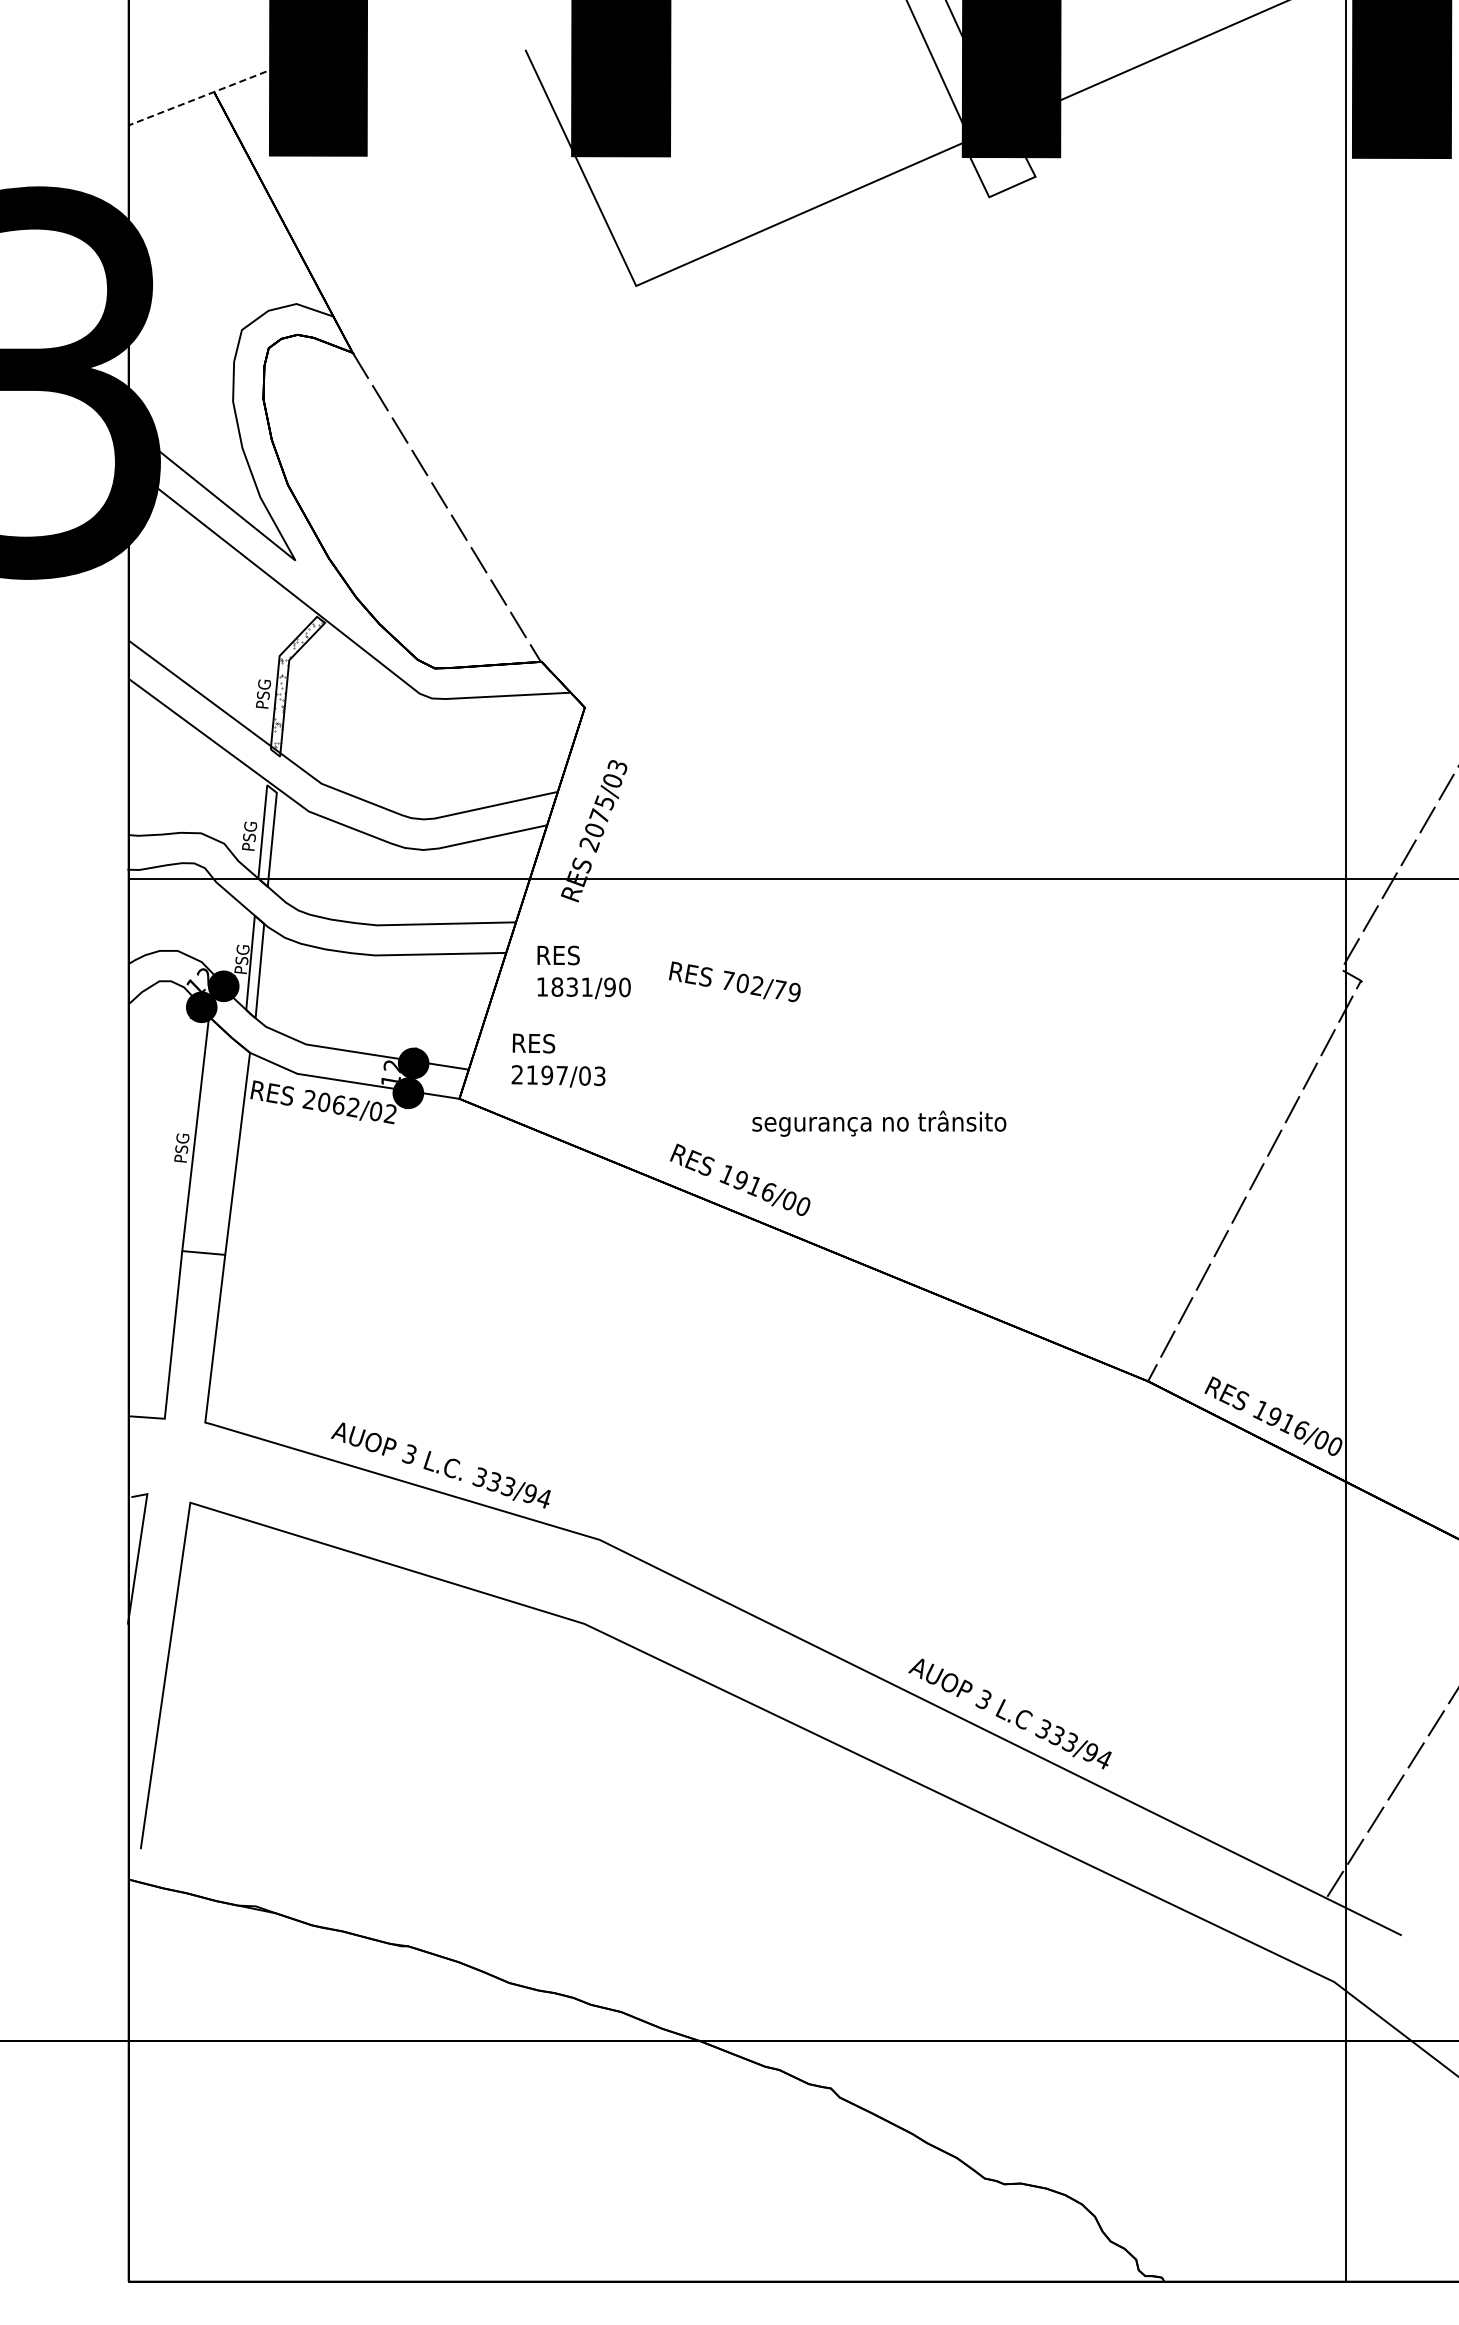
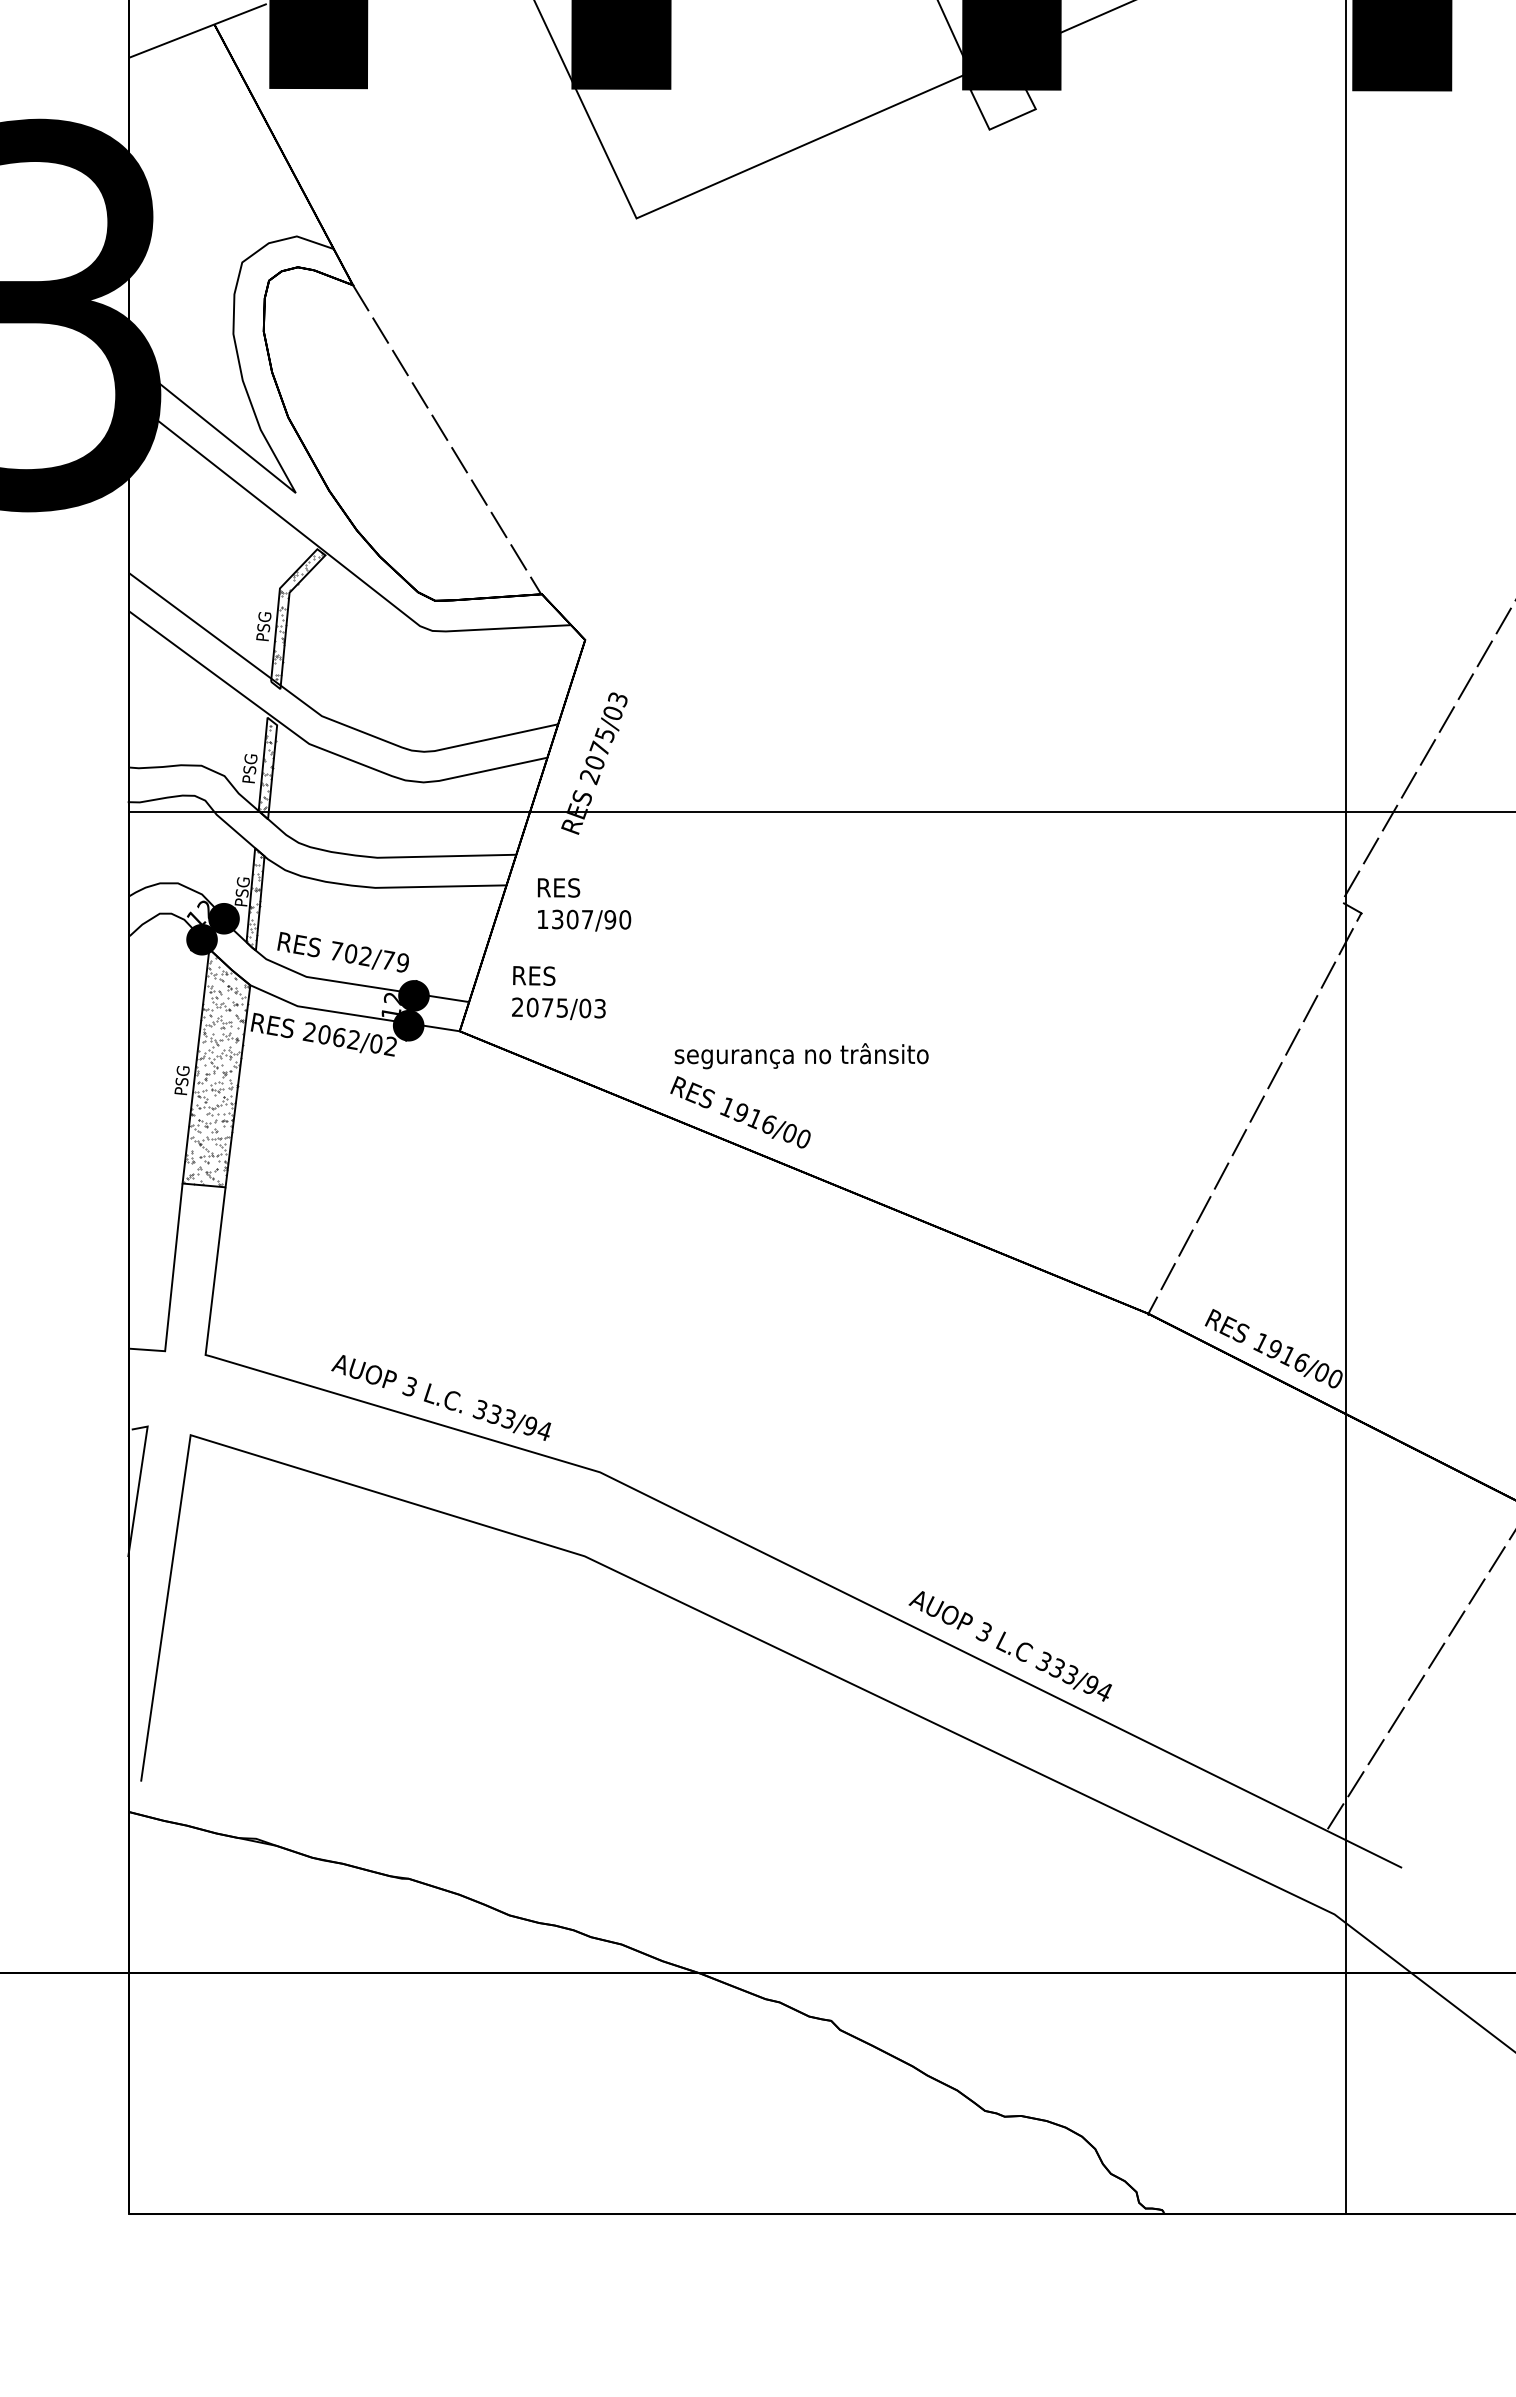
line: (196, 99) -> (196, 31), dashed -> solid
hatch: (267, 835) -> (267, 767), added
hatch: (255, 966) -> (255, 898), added
text: (734, 982) -> (342, 952), moved
text: (572, 987) -> (572, 919), 1831/90 -> 1307/90
text: (547, 1075) -> (547, 1007), 2197/03 -> 2075/03
text: (879, 1124) -> (801, 1056), moved
hatch: (215, 1139) -> (215, 1071), added

